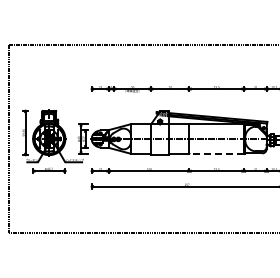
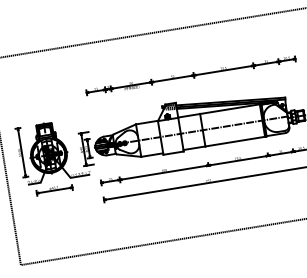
line: (216, 153) -> (235, 141), dashed -> solid

